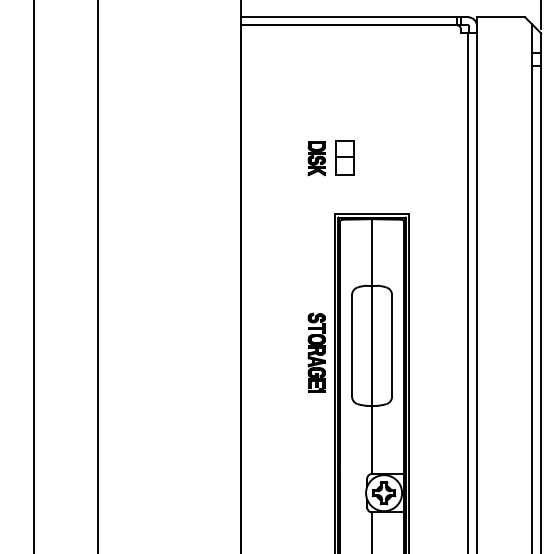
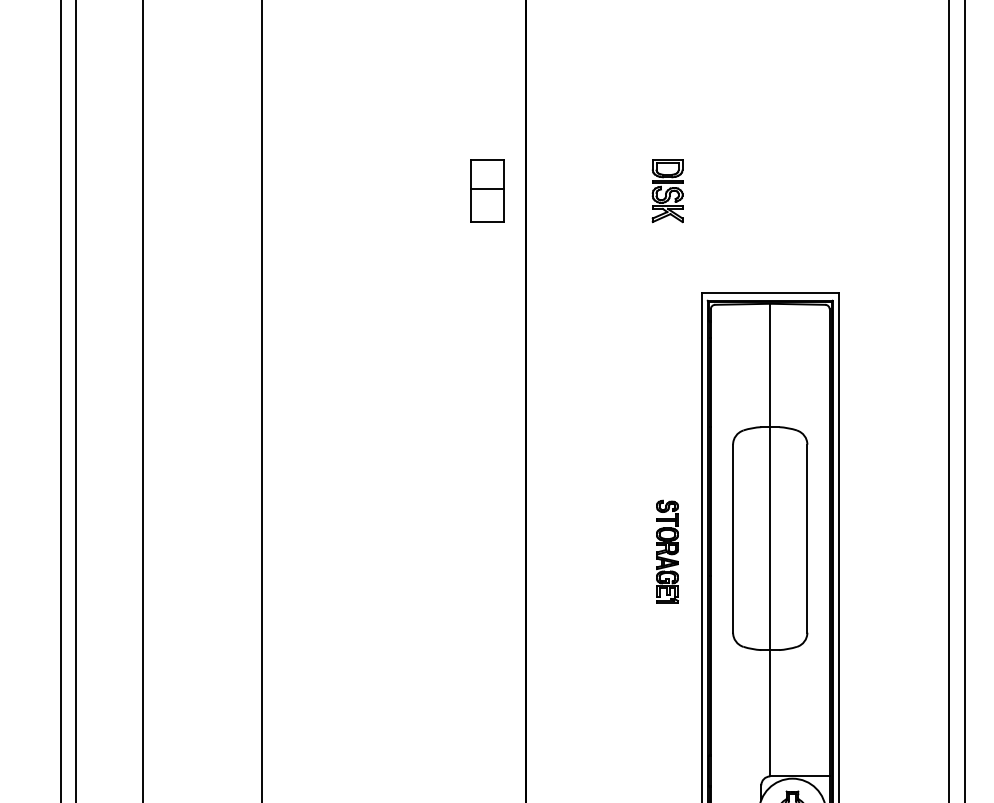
part: (344, 157) -> (487, 189), moved
part: (316, 352) -> (667, 551), size x0.7

